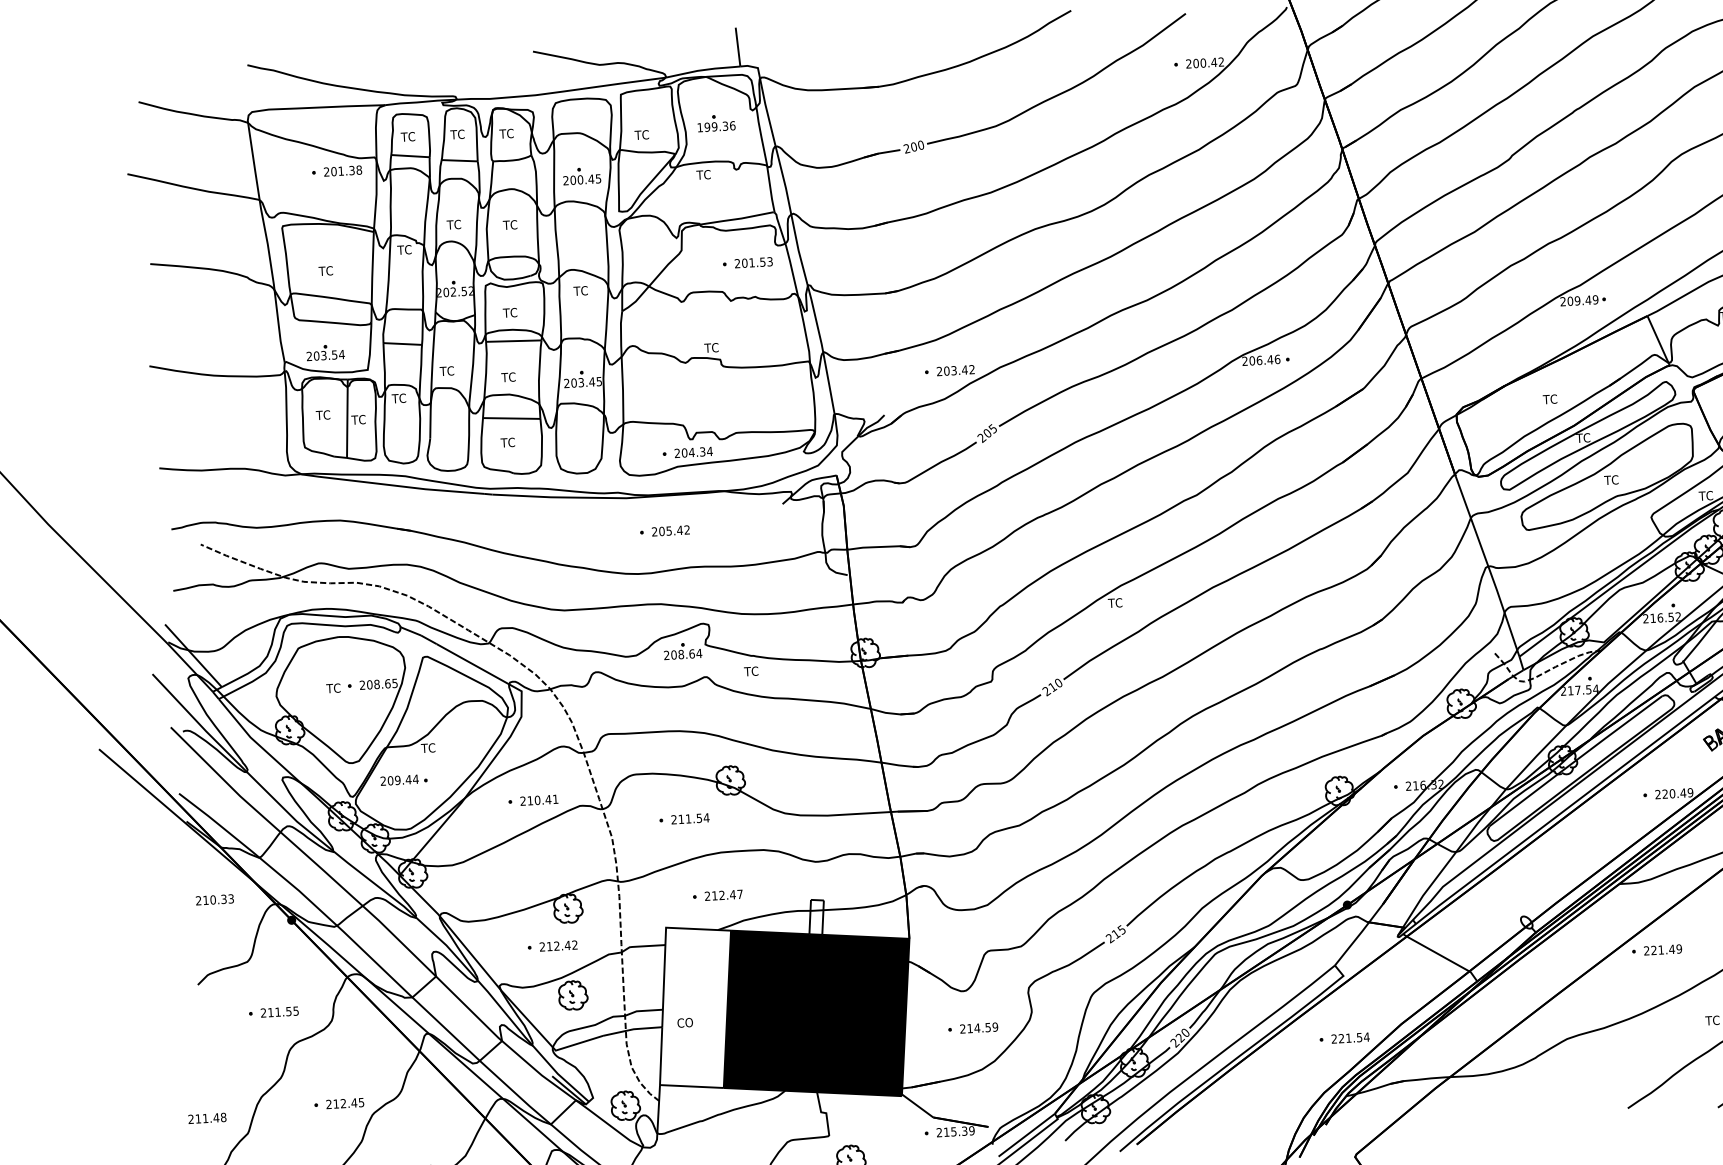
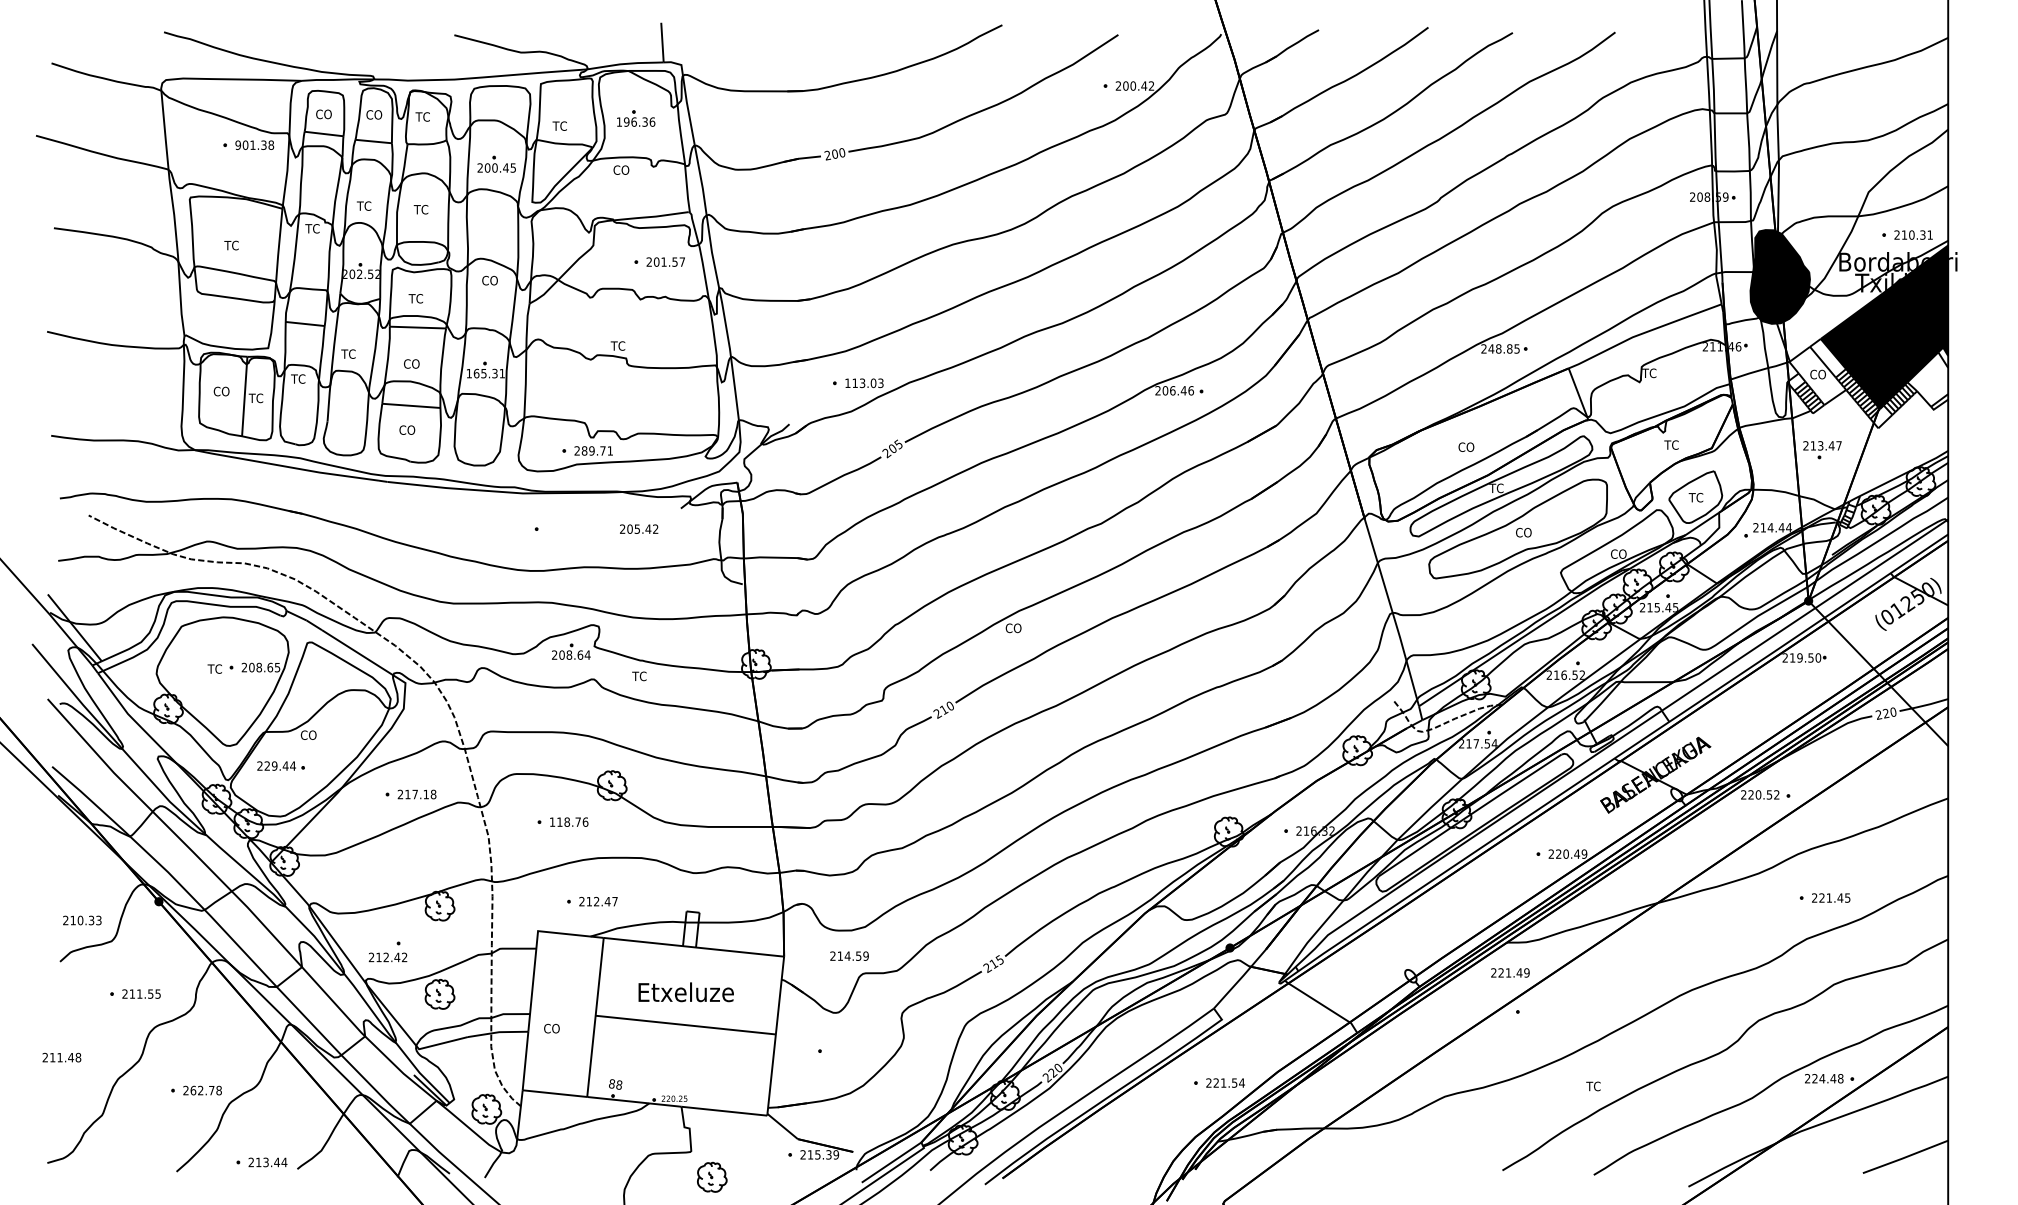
text: (714, 126) -> (633, 121), 199.36 -> 196.36
text: (458, 134) -> (373, 114), TC -> CO
text: (408, 136) -> (323, 114), TC -> CO
text: (326, 171) -> (238, 144), 201.38 -> 901.38
text: (703, 174) -> (620, 169), TC -> CO
text: (770, 261) -> (682, 261), 201.53 -> 201.57
text: (581, 290) -> (489, 280), TC -> CO
text: (1582, 300) -> (1503, 348), 209.49 -> 248.85
part: (325, 351) -> (226, 327), removed
text: (955, 370) -> (864, 383), 203.42 -> 113.03
text: (509, 376) -> (411, 363), TC -> CO
text: (582, 382) -> (485, 373), 203.45 -> 165.31
text: (1550, 398) -> (1465, 446), TC -> CO
text: (324, 415) -> (221, 391), TC -> CO
text: (508, 441) -> (406, 429), TC -> CO
text: (697, 451) -> (597, 450), 204.34 -> 289.71
text: (1612, 479) -> (1523, 532), TC -> CO
text: (1706, 495) -> (1618, 553), TC -> CO
text: (671, 530) -> (639, 528), moved
text: (1116, 603) -> (1013, 628), TC -> CO
text: (429, 747) -> (308, 734), TC -> CO
text: (390, 780) -> (267, 765), 209.44 -> 229.44
text: (546, 799) -> (424, 794), 210.41 -> 217.18
text: (689, 818) -> (568, 821), 211.54 -> 118.76
text: (215, 899) -> (82, 920), moved
text: (558, 946) -> (387, 957), moved
text: (1663, 949) -> (1510, 972), moved
fill: (816, 1013) -> (685, 1026), removed
text: (979, 1027) -> (849, 955), moved
text: (348, 1103) -> (205, 1090), 212.45 -> 262.78
text: (206, 1118) -> (61, 1057), moved

